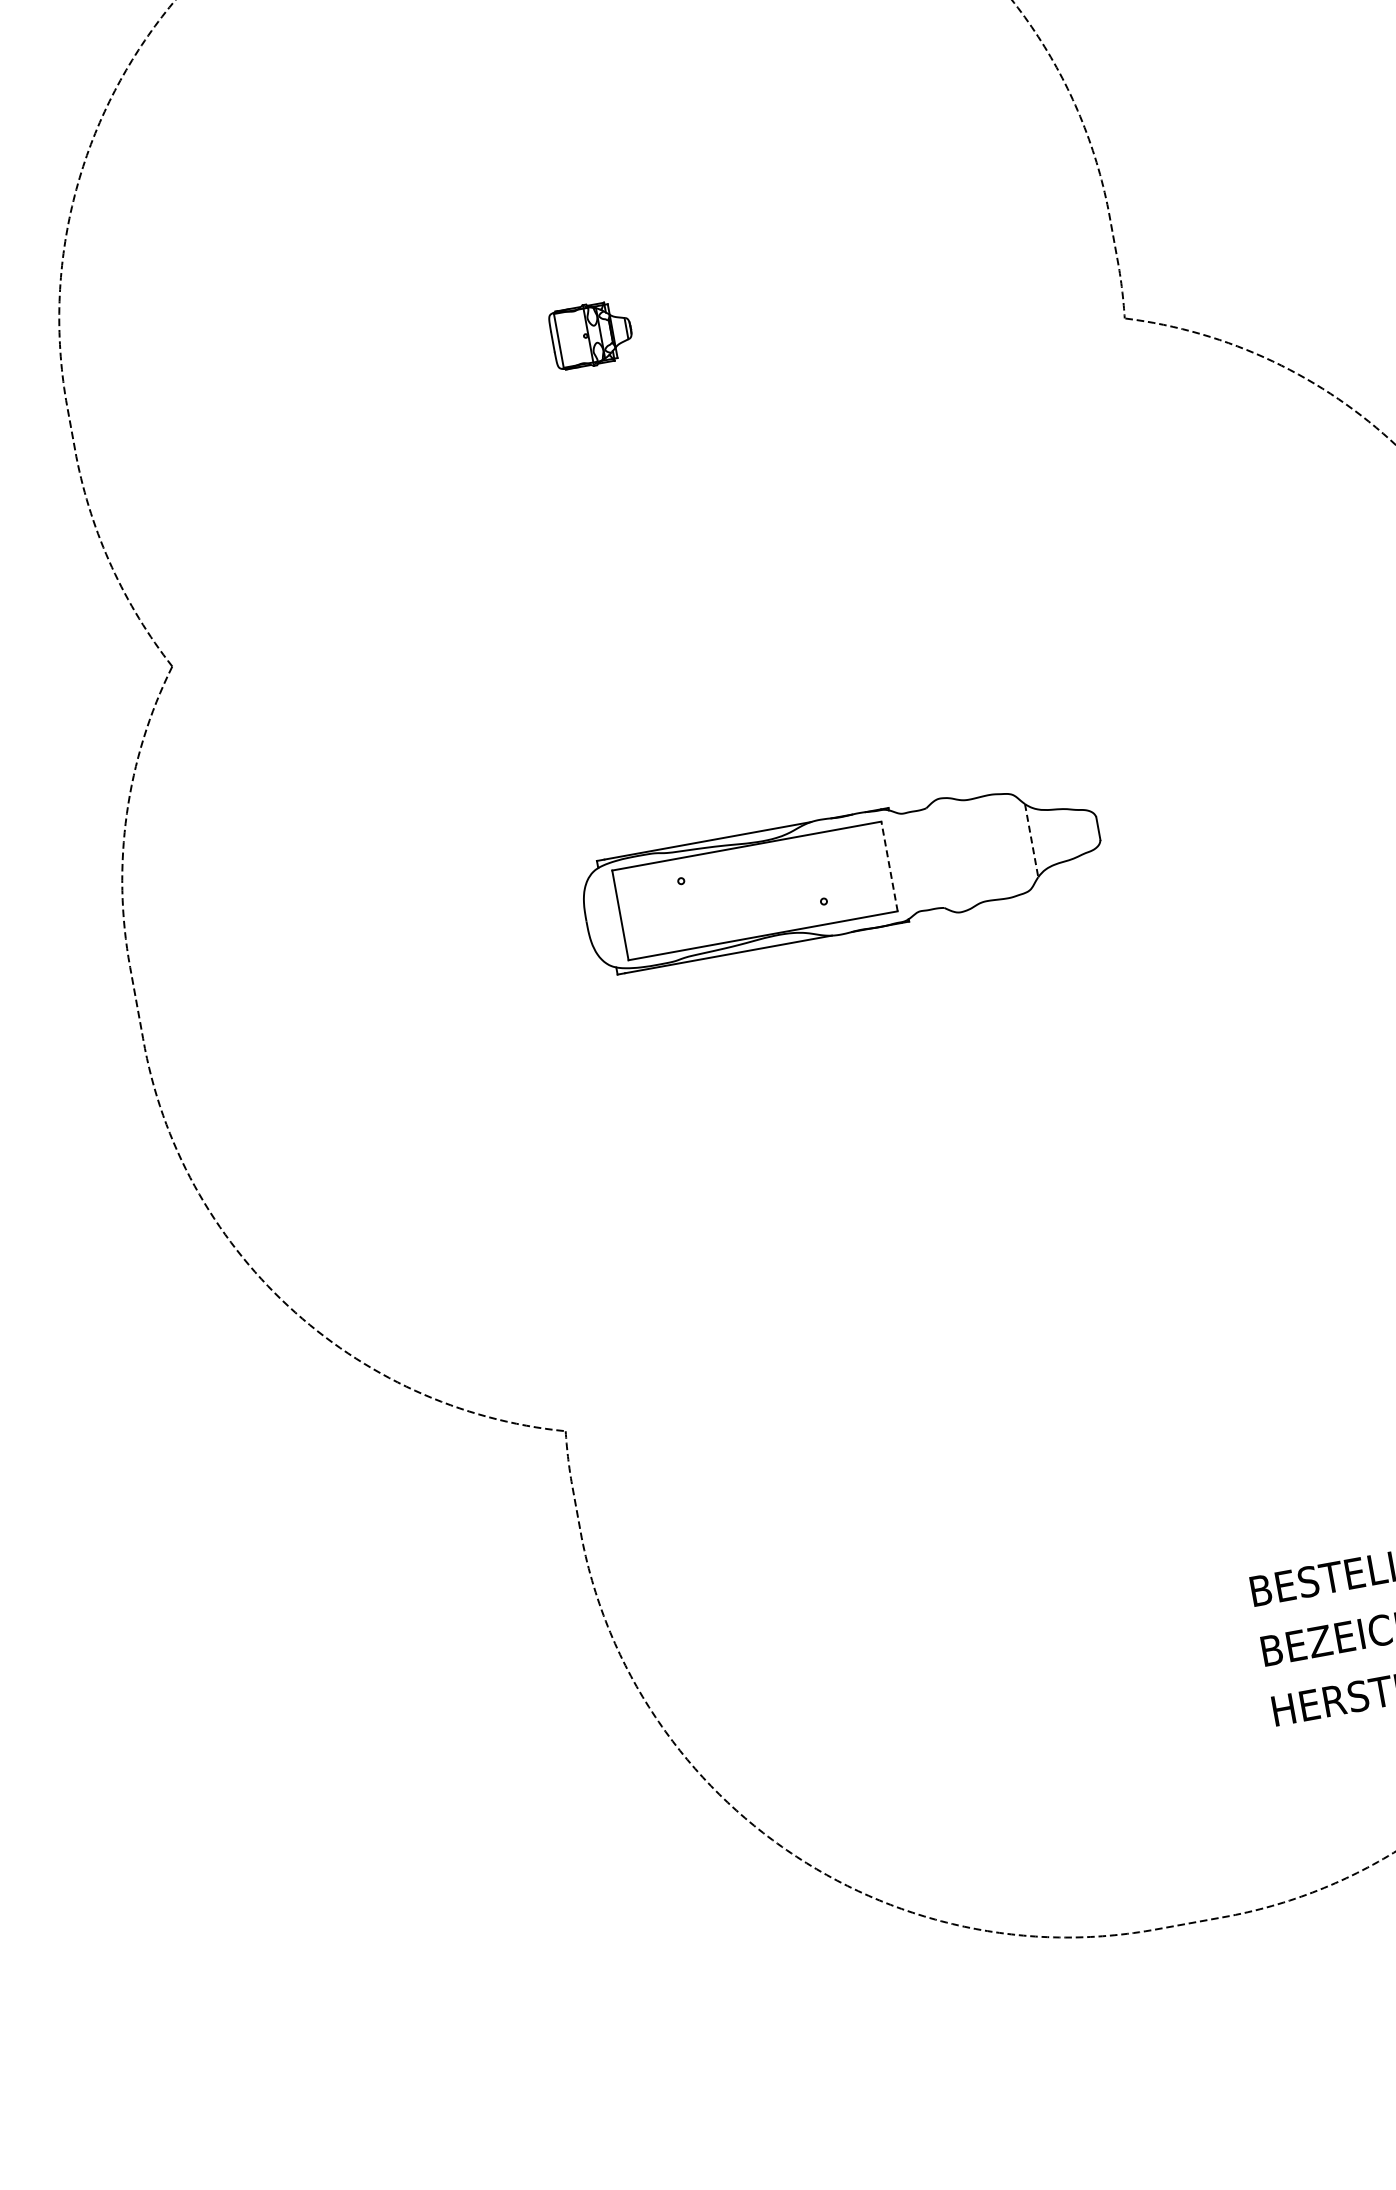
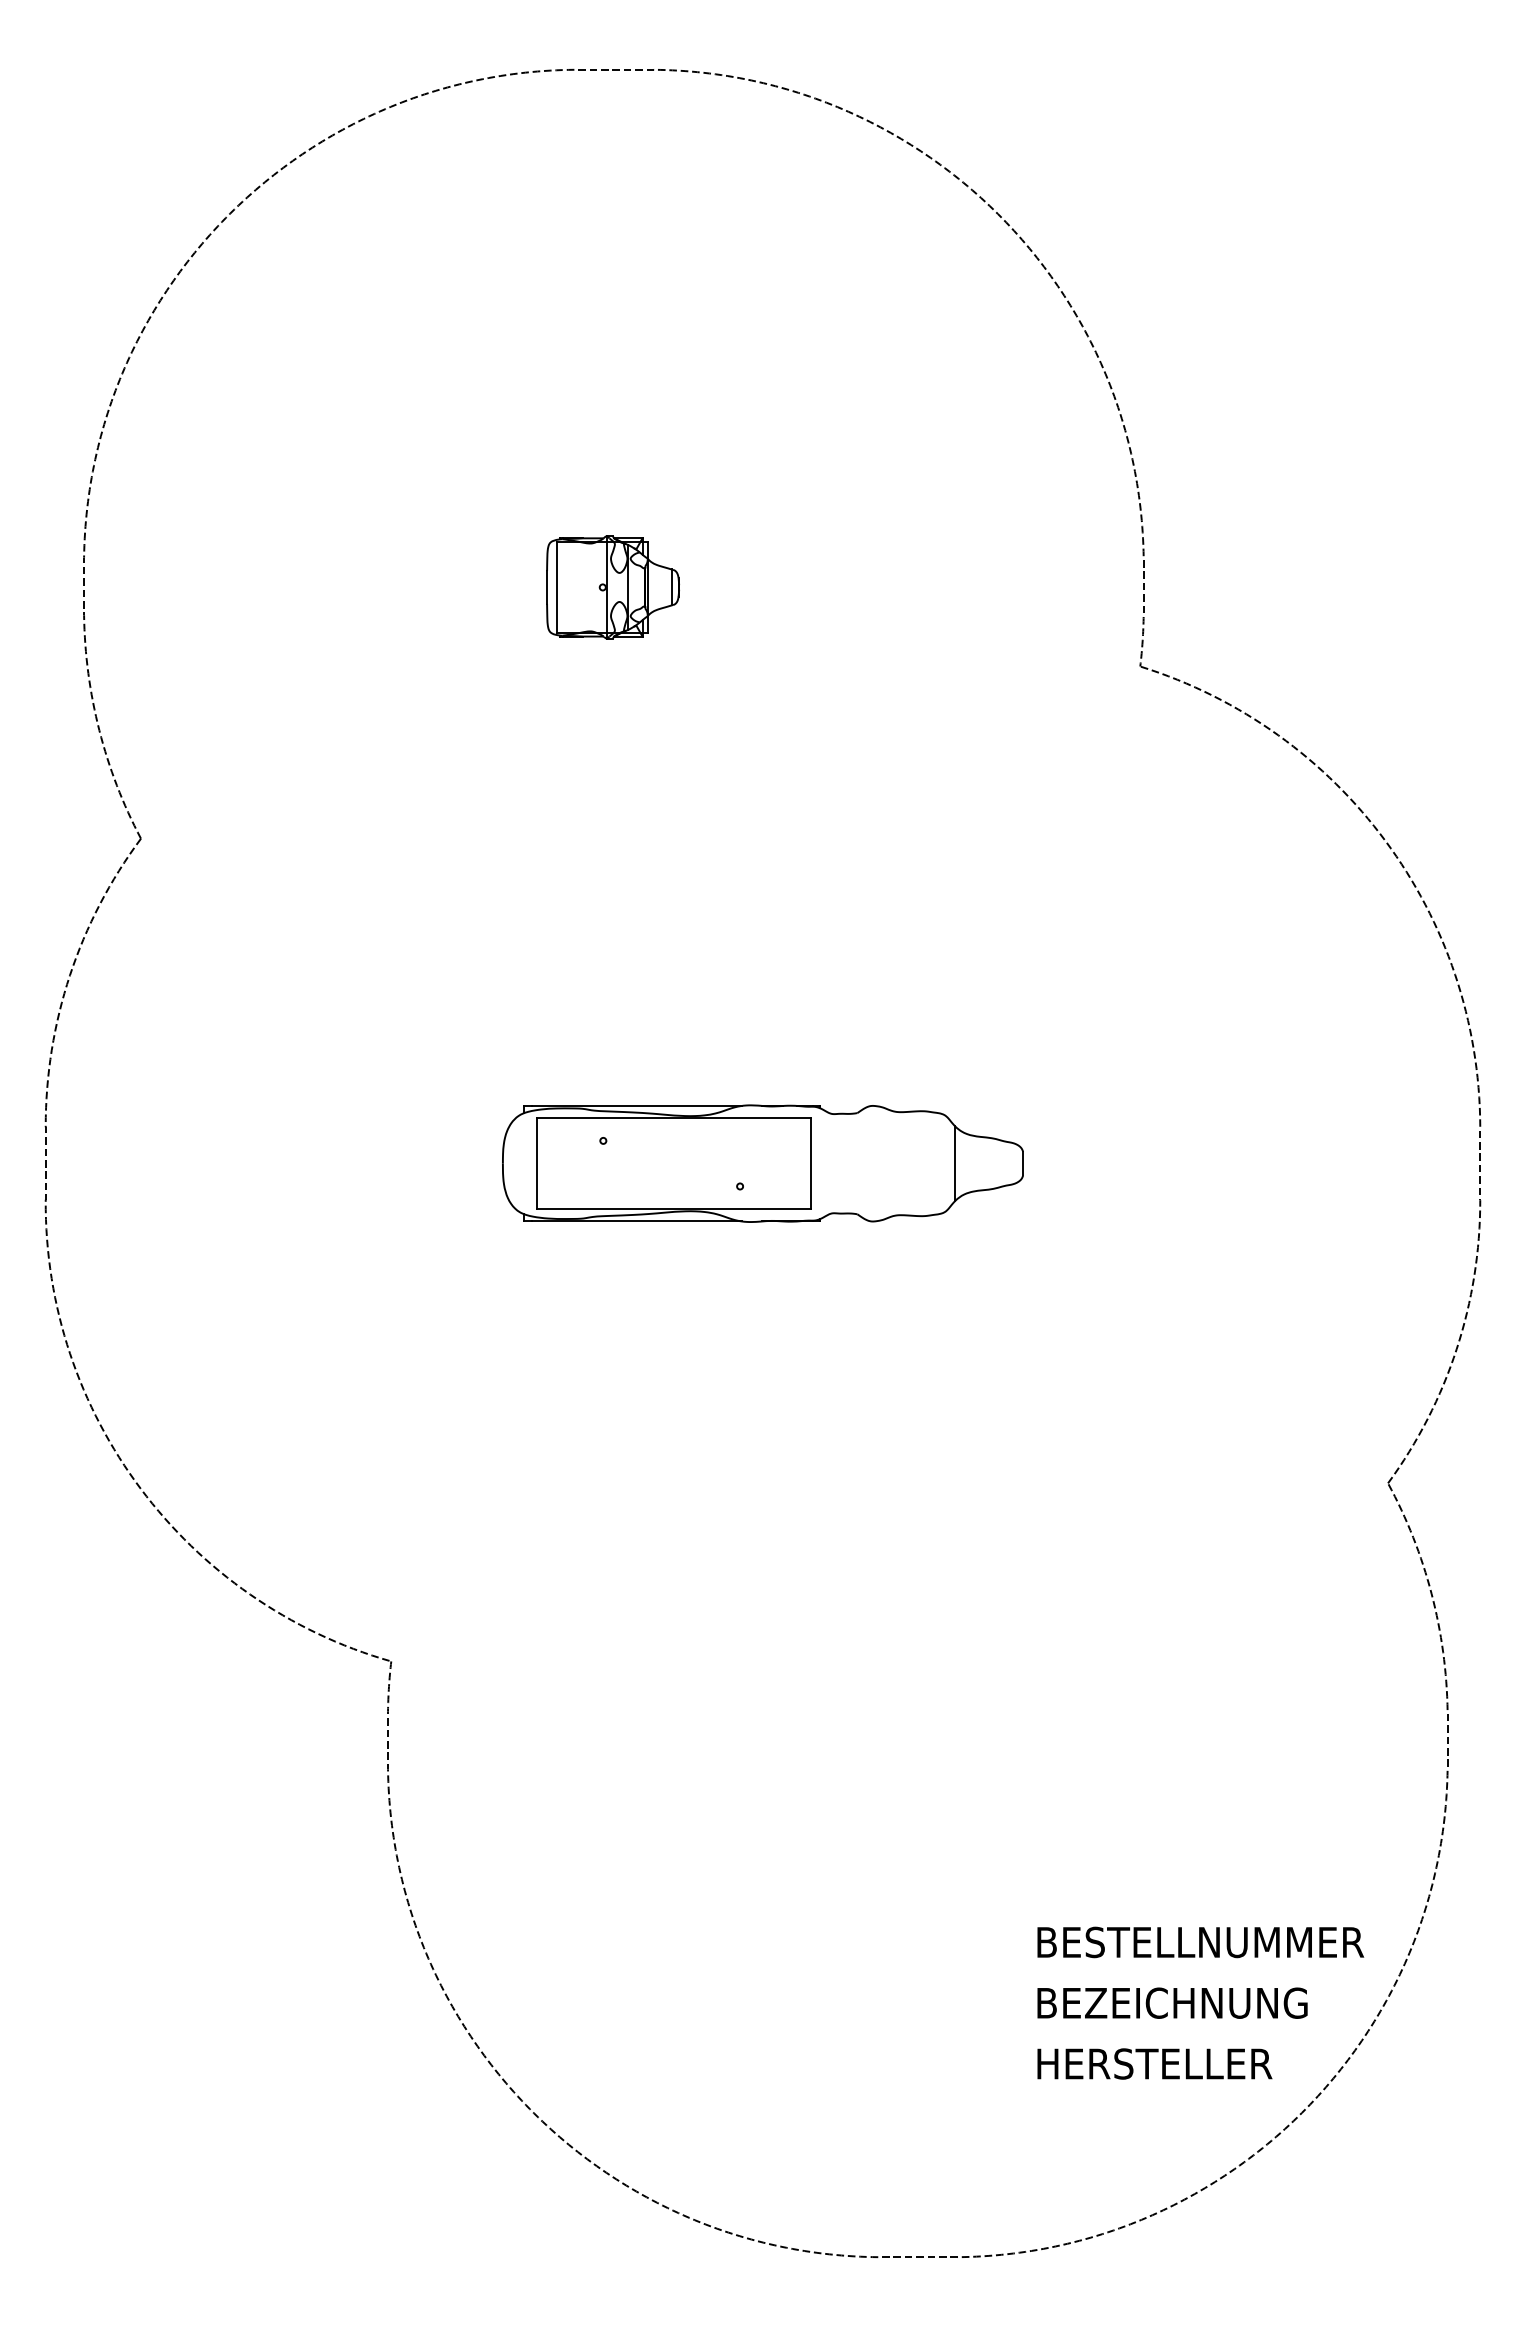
part: (591, 335) -> (612, 587), size x1.67
line: (1031, 841) -> (955, 1164), dashed -> solid
line: (889, 866) -> (810, 1163), dashed -> solid

